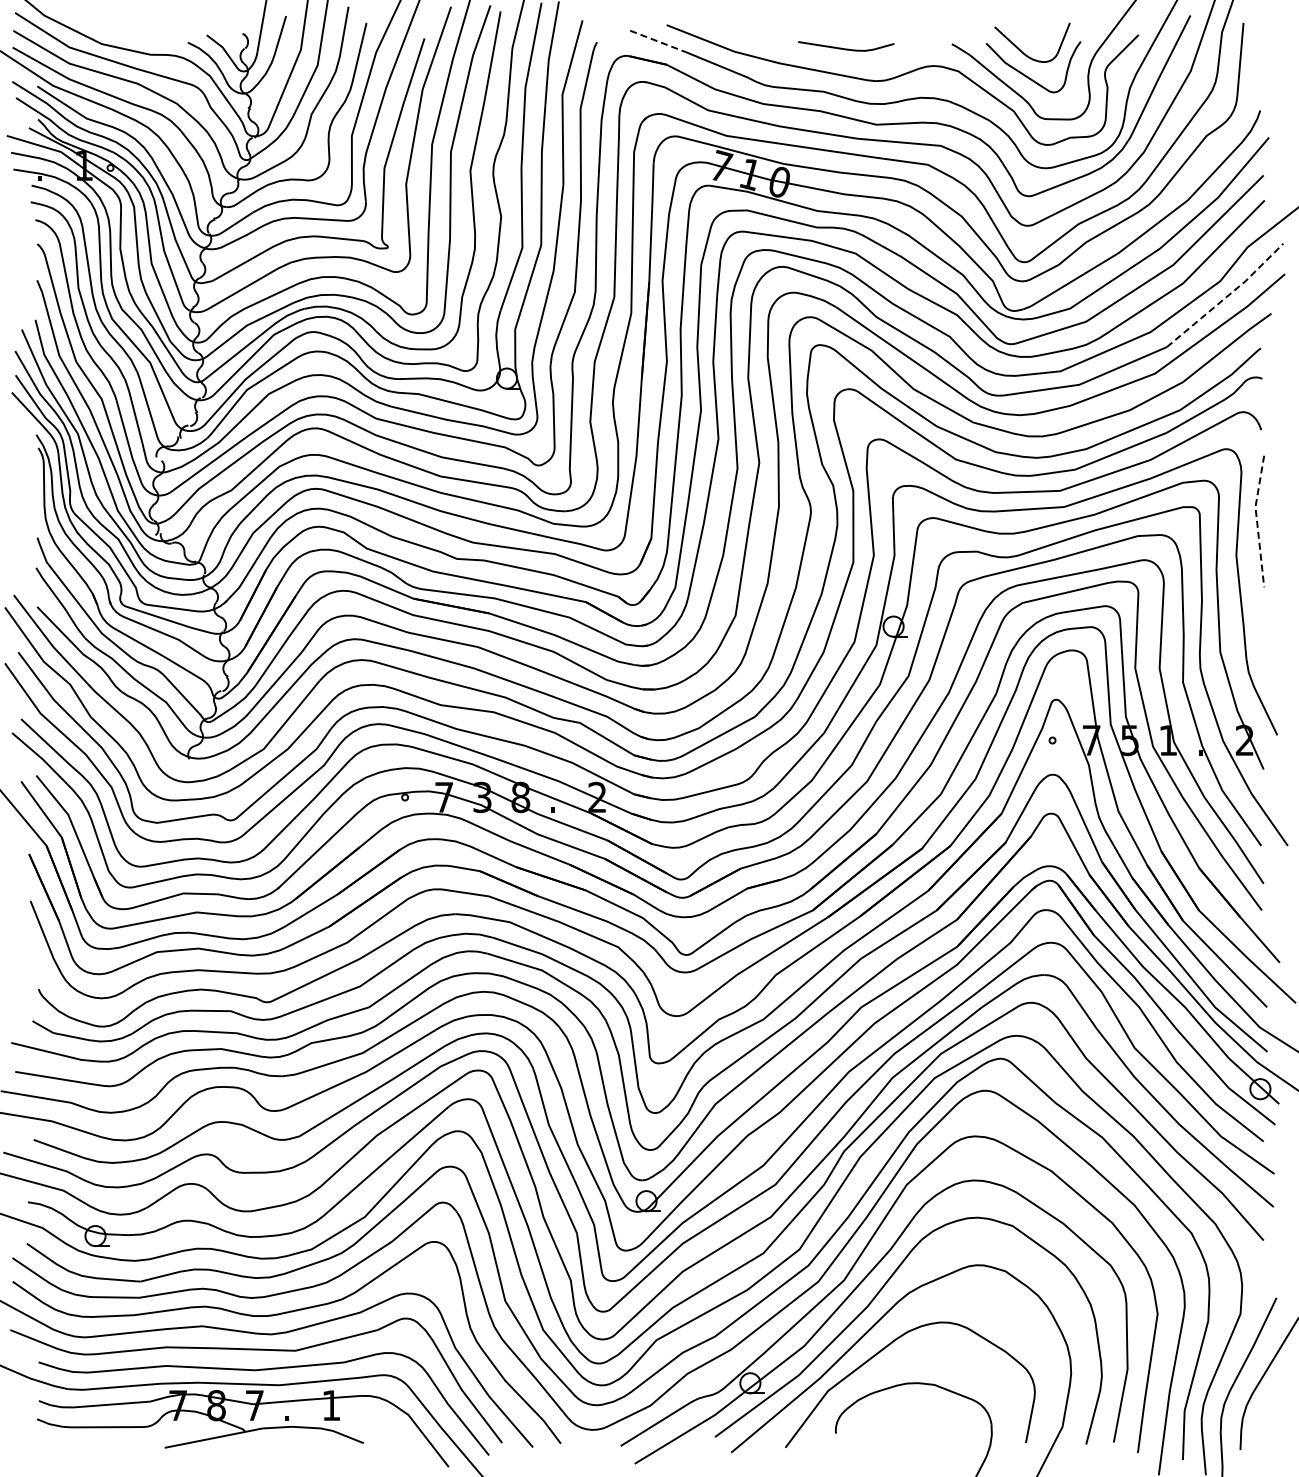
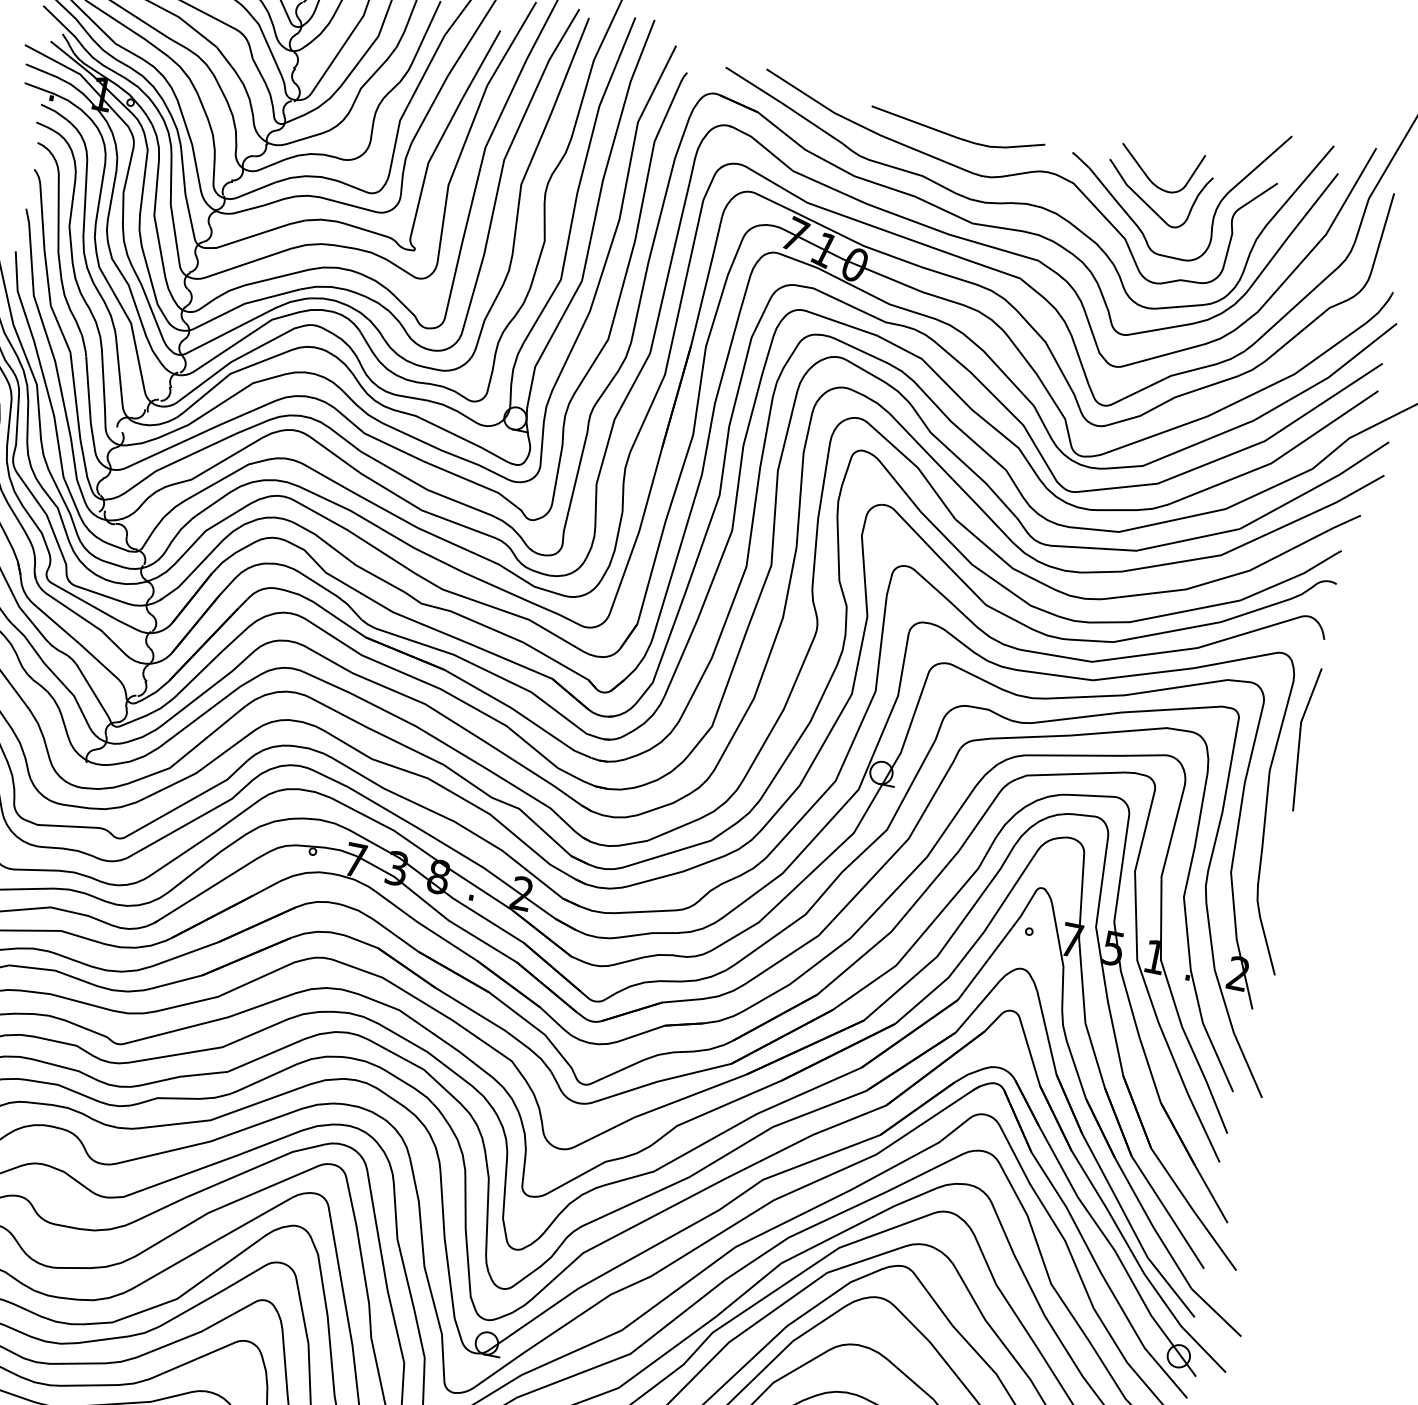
line: (658, 41) -> (754, 85), dashed -> solid
part: (846, 46) -> (957, 131), size x1.67
line: (1227, 296) -> (1316, 487), dashed -> solid
line: (1256, 520) -> (1299, 737), dashed -> solid

